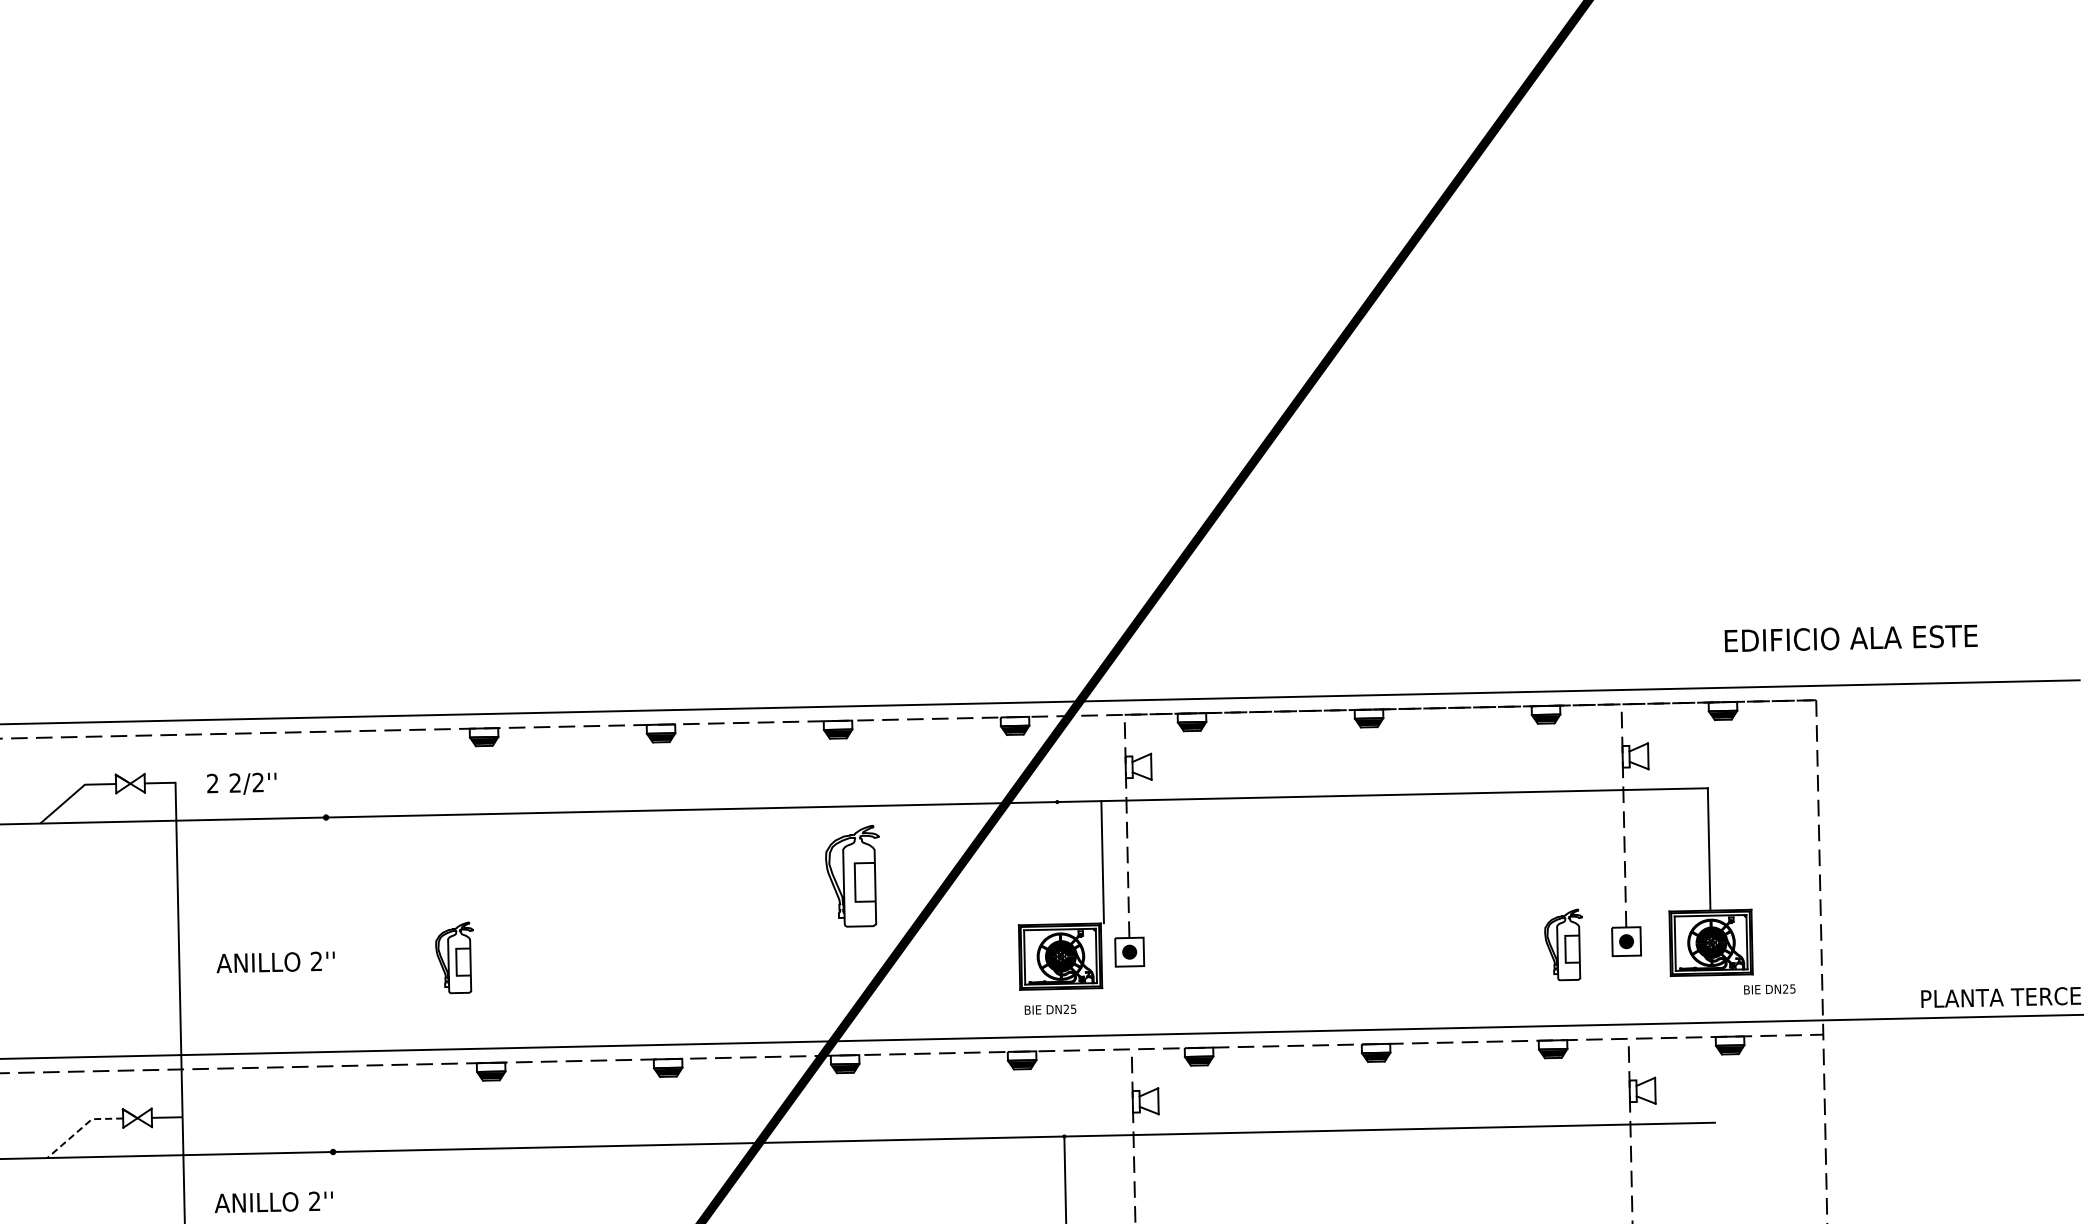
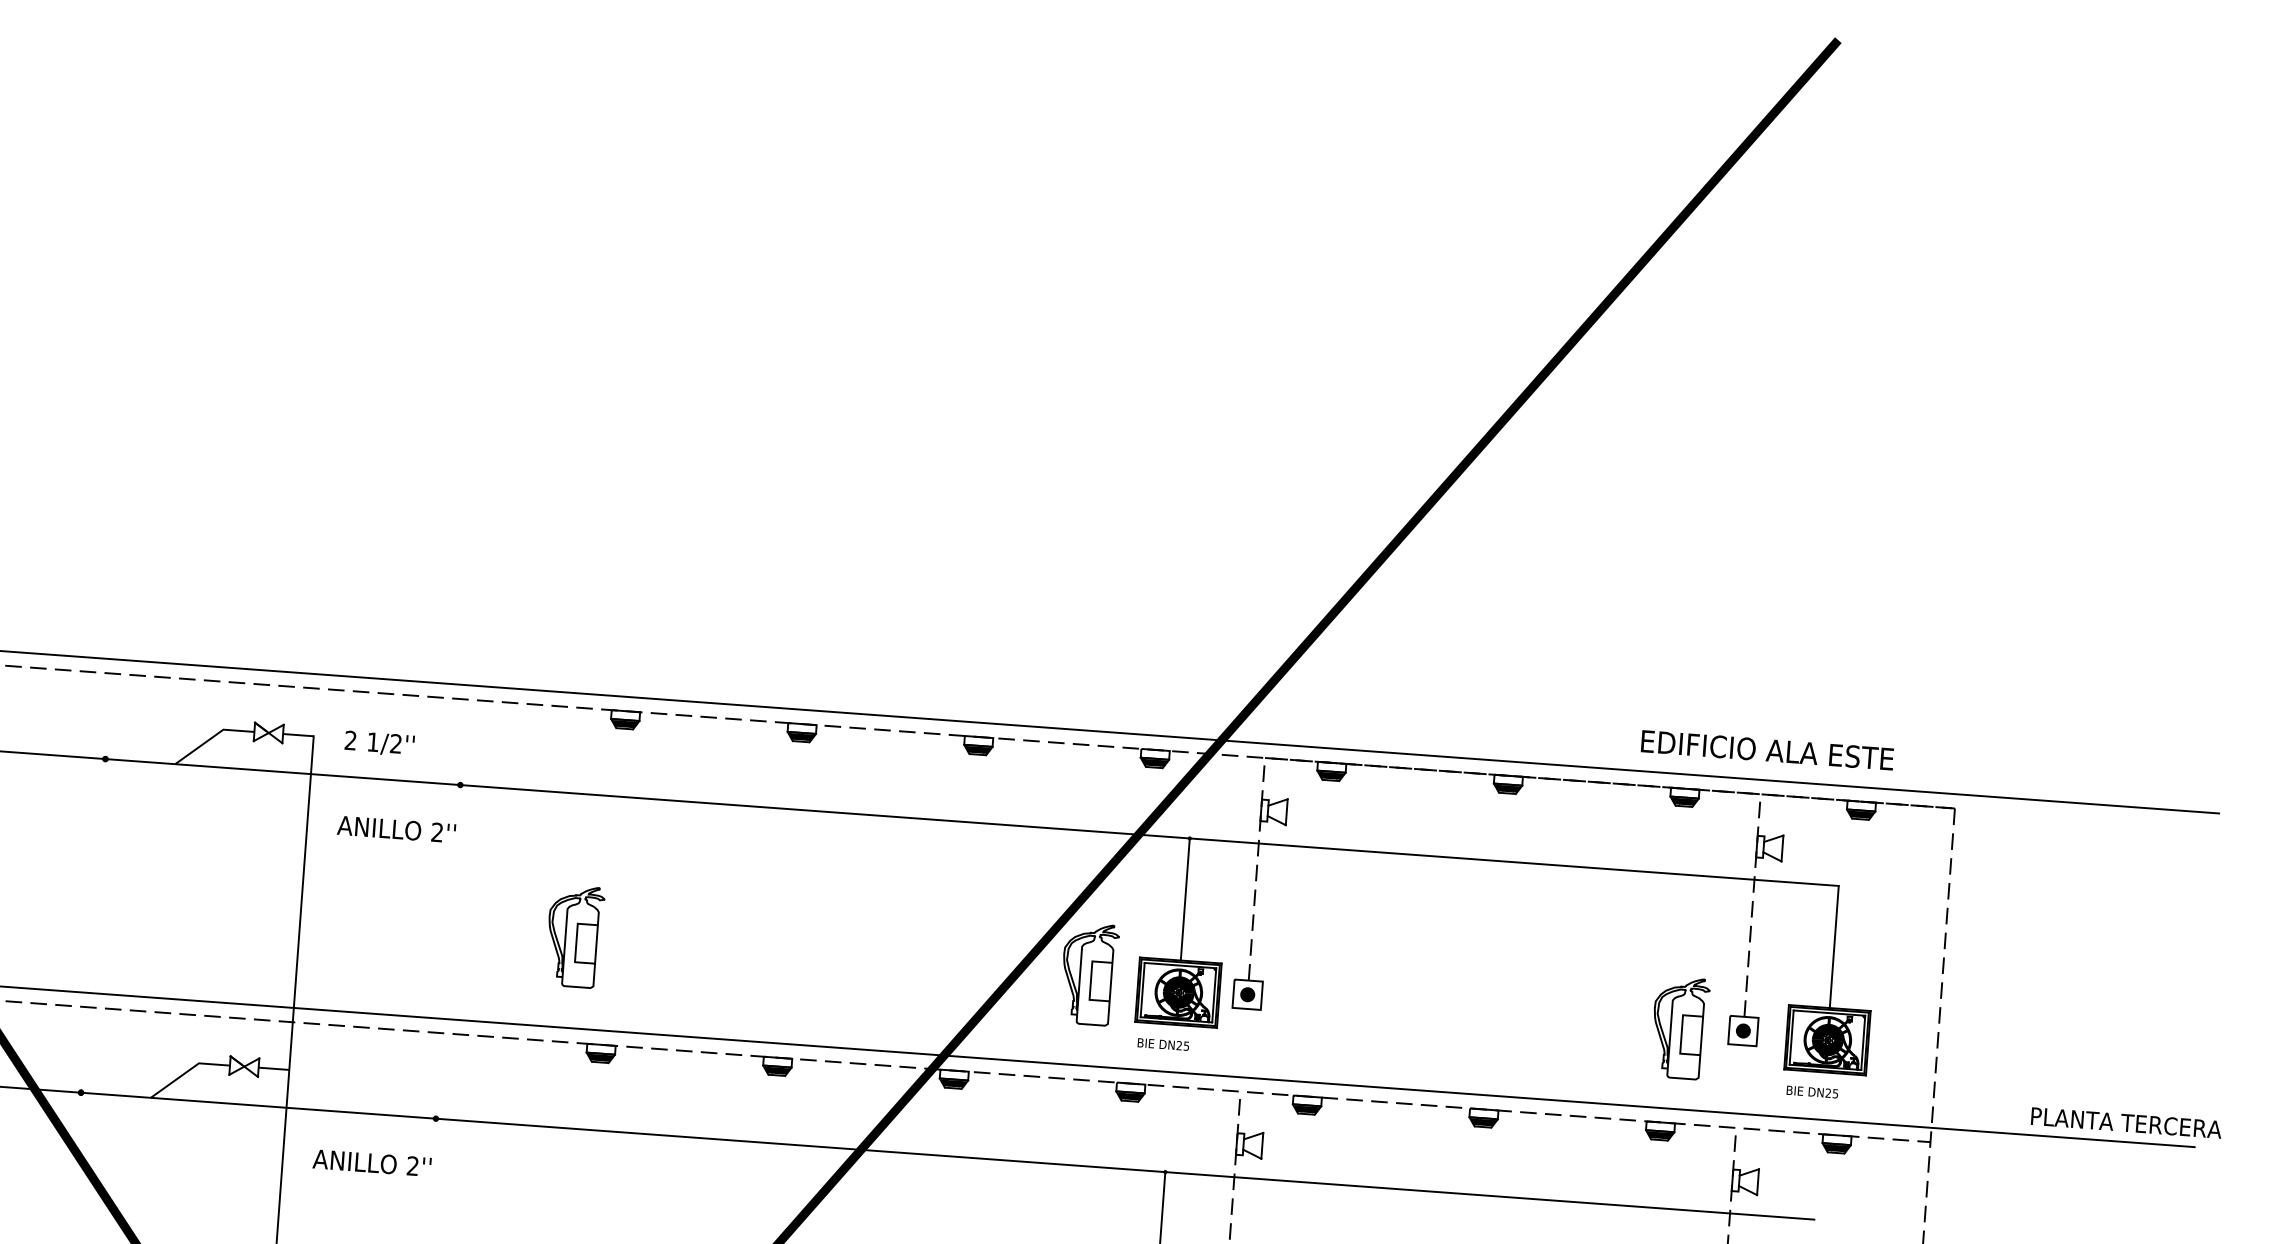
text: (1850, 638) -> (1766, 750), moved
text: (234, 782) -> (372, 741), 2/2'' -> 1/2''
line: (1101, 862) -> (1184, 899), moved
part: (855, 877) -> (1091, 975), moved
part: (1565, 945) -> (1682, 1029), size x1.43
part: (456, 958) -> (576, 937), size x1.43
text: (275, 962) -> (396, 829), moved
text: (1768, 988) -> (1811, 1091), moved
line: (81, 1128) -> (187, 1071), dashed -> solid

